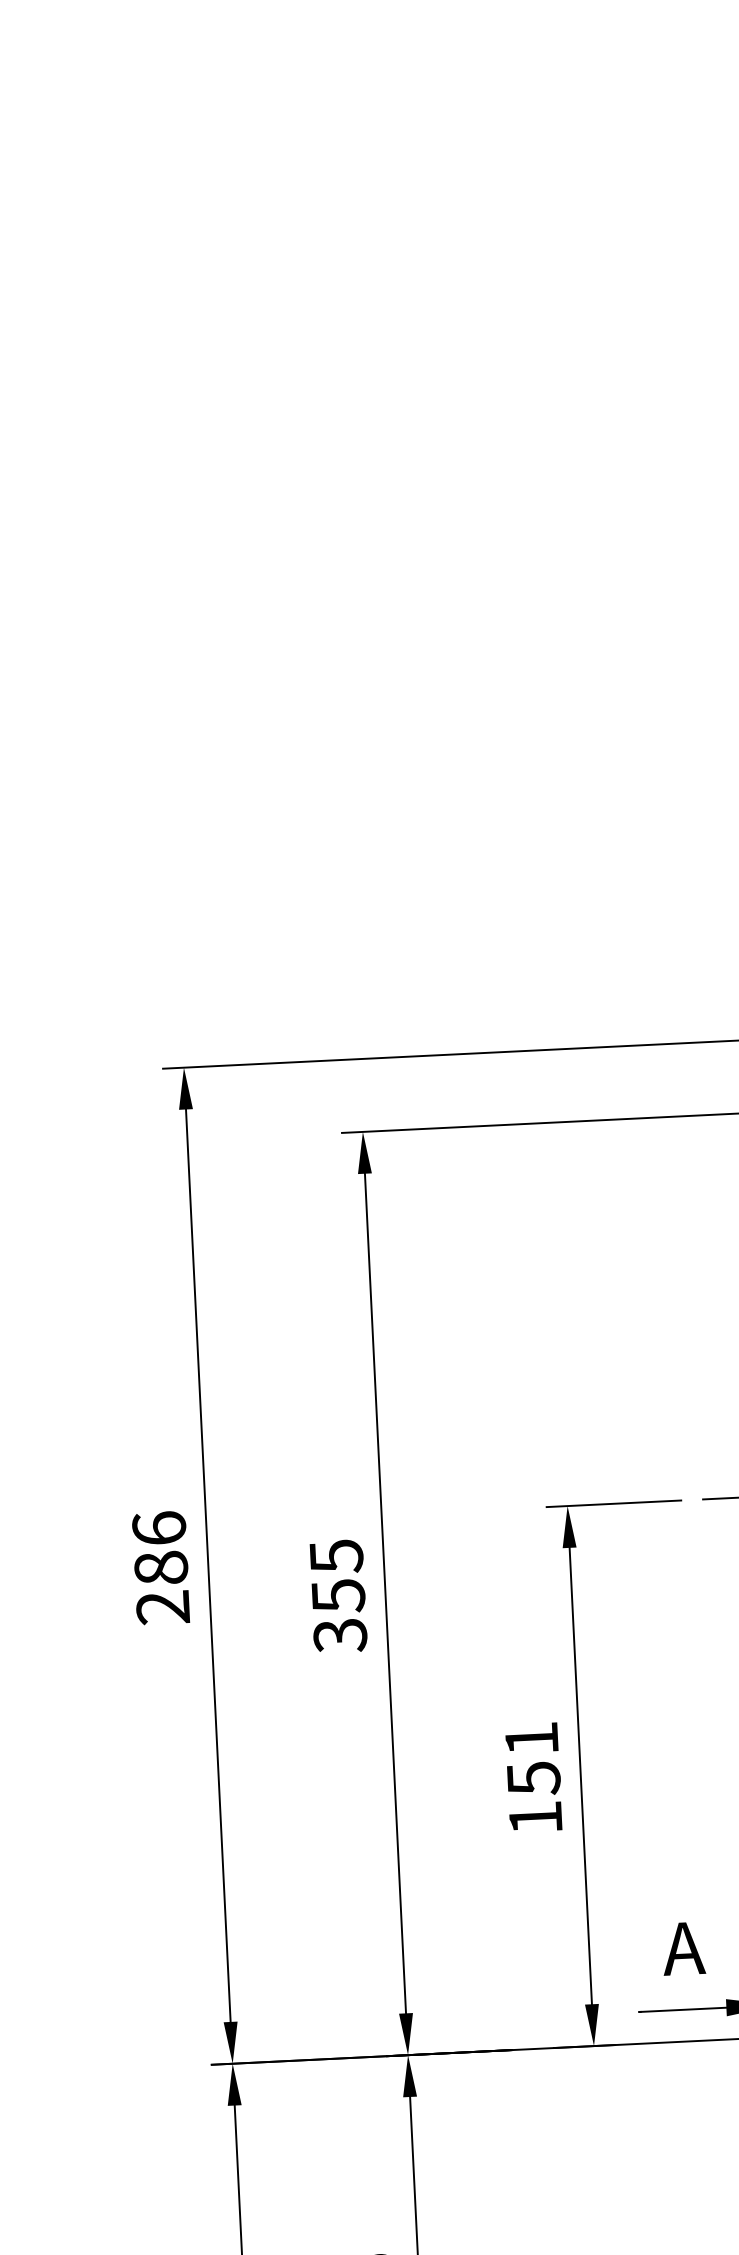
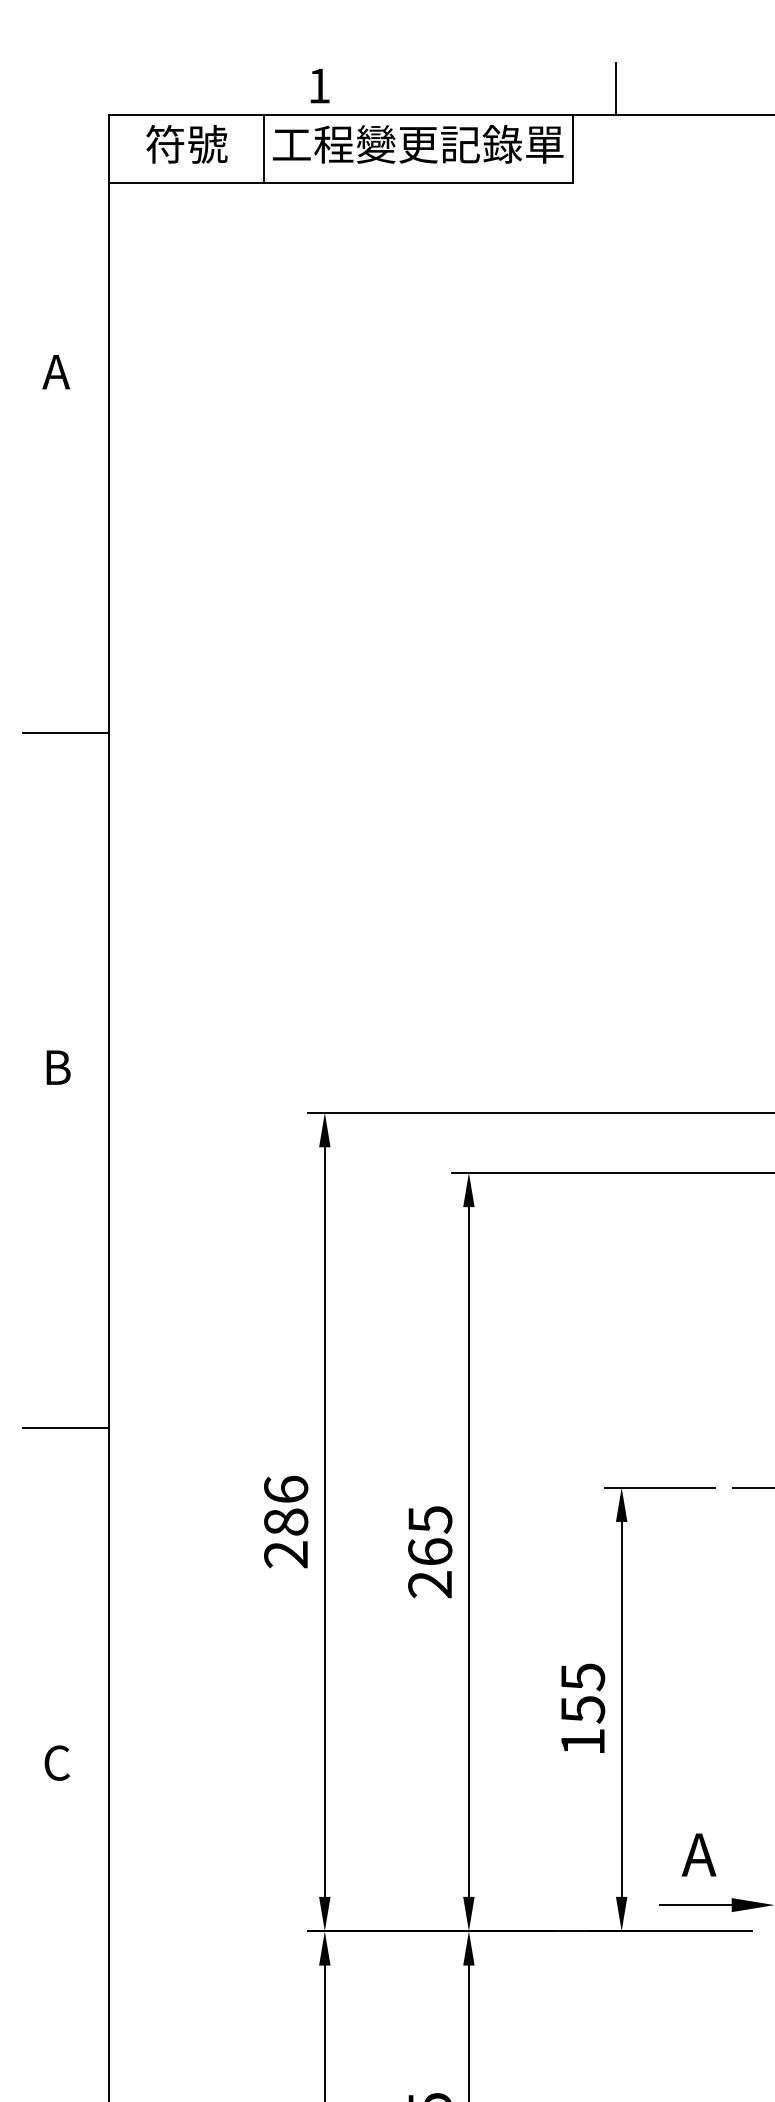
text: (339, 1615) -> (430, 1568), 355 -> 265
text: (532, 1739) -> (583, 1677), 151 -> 155

